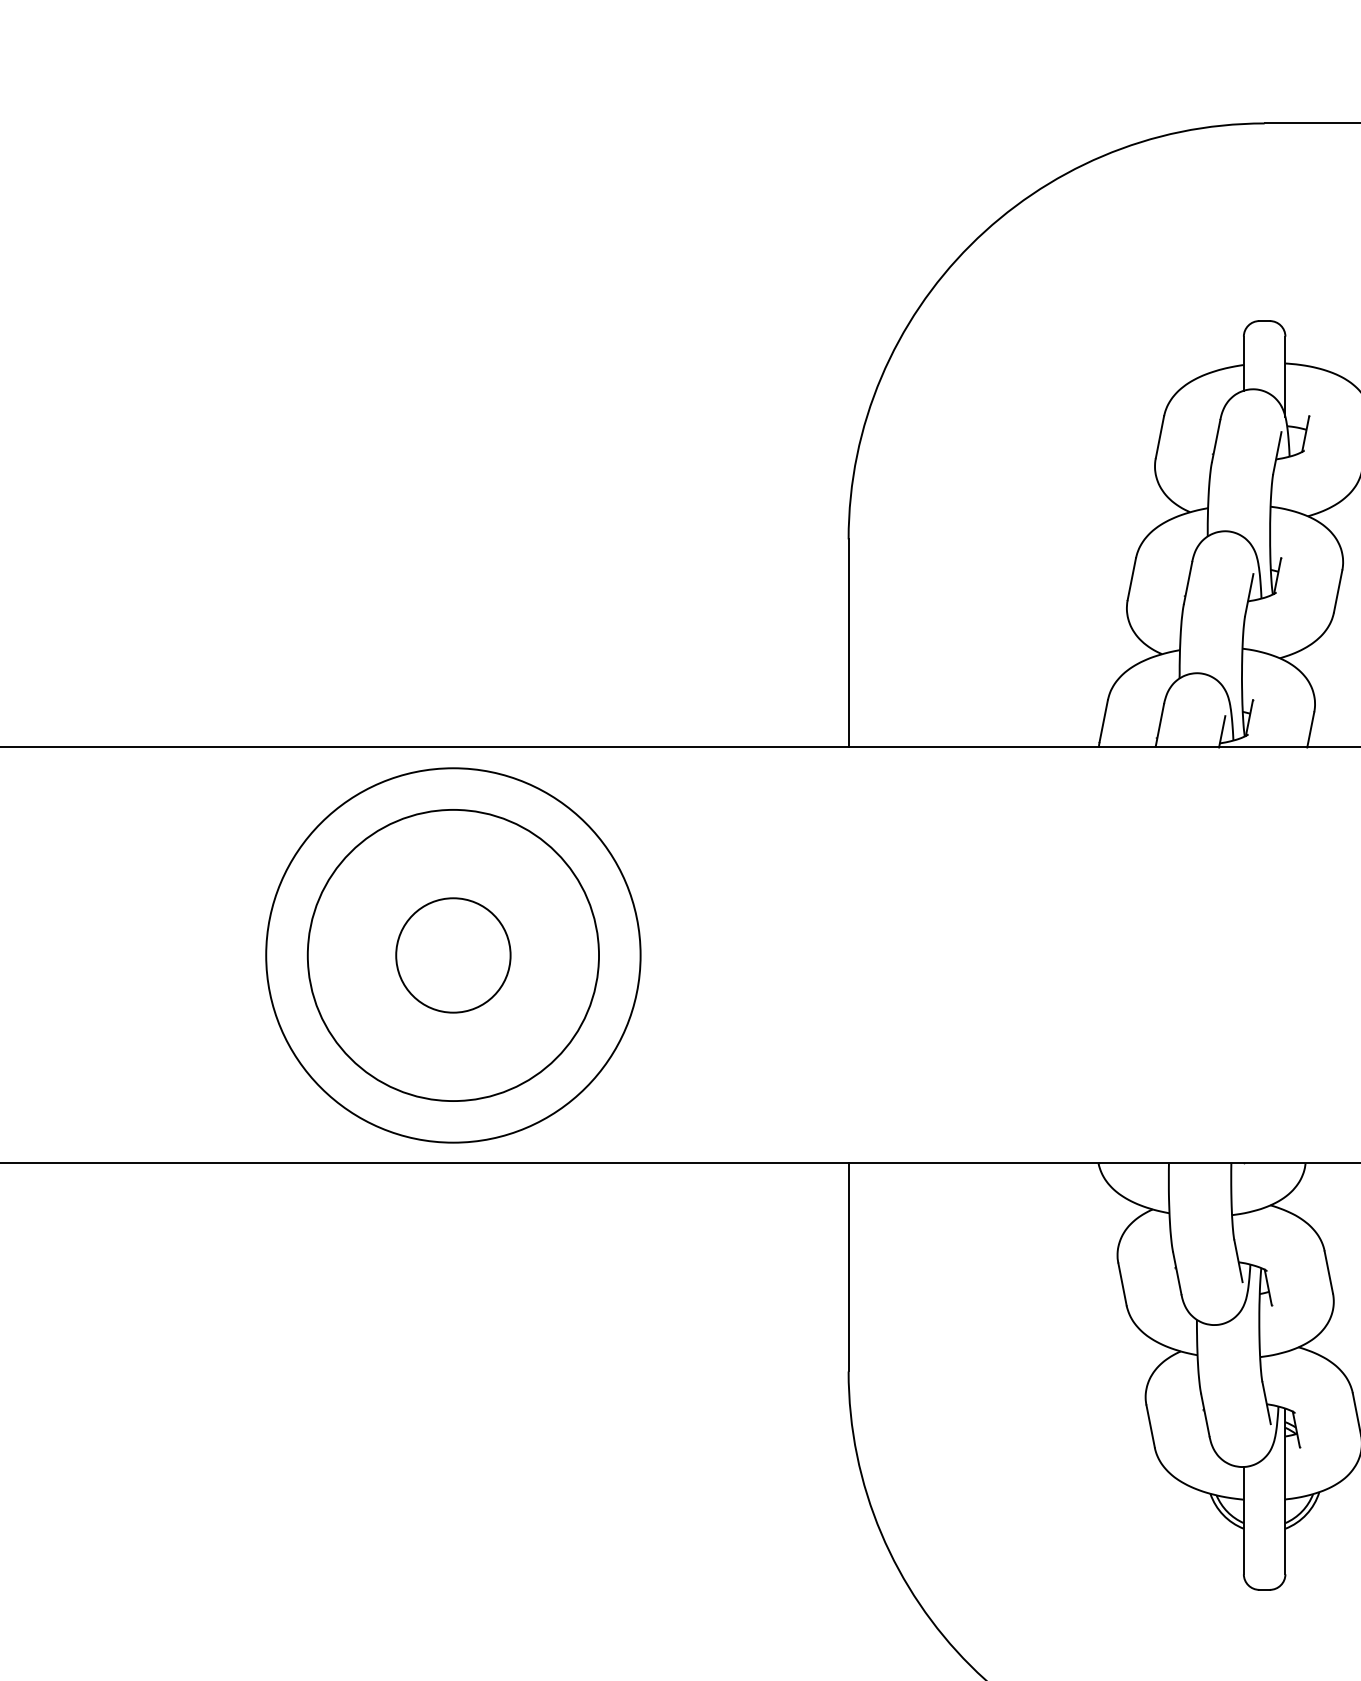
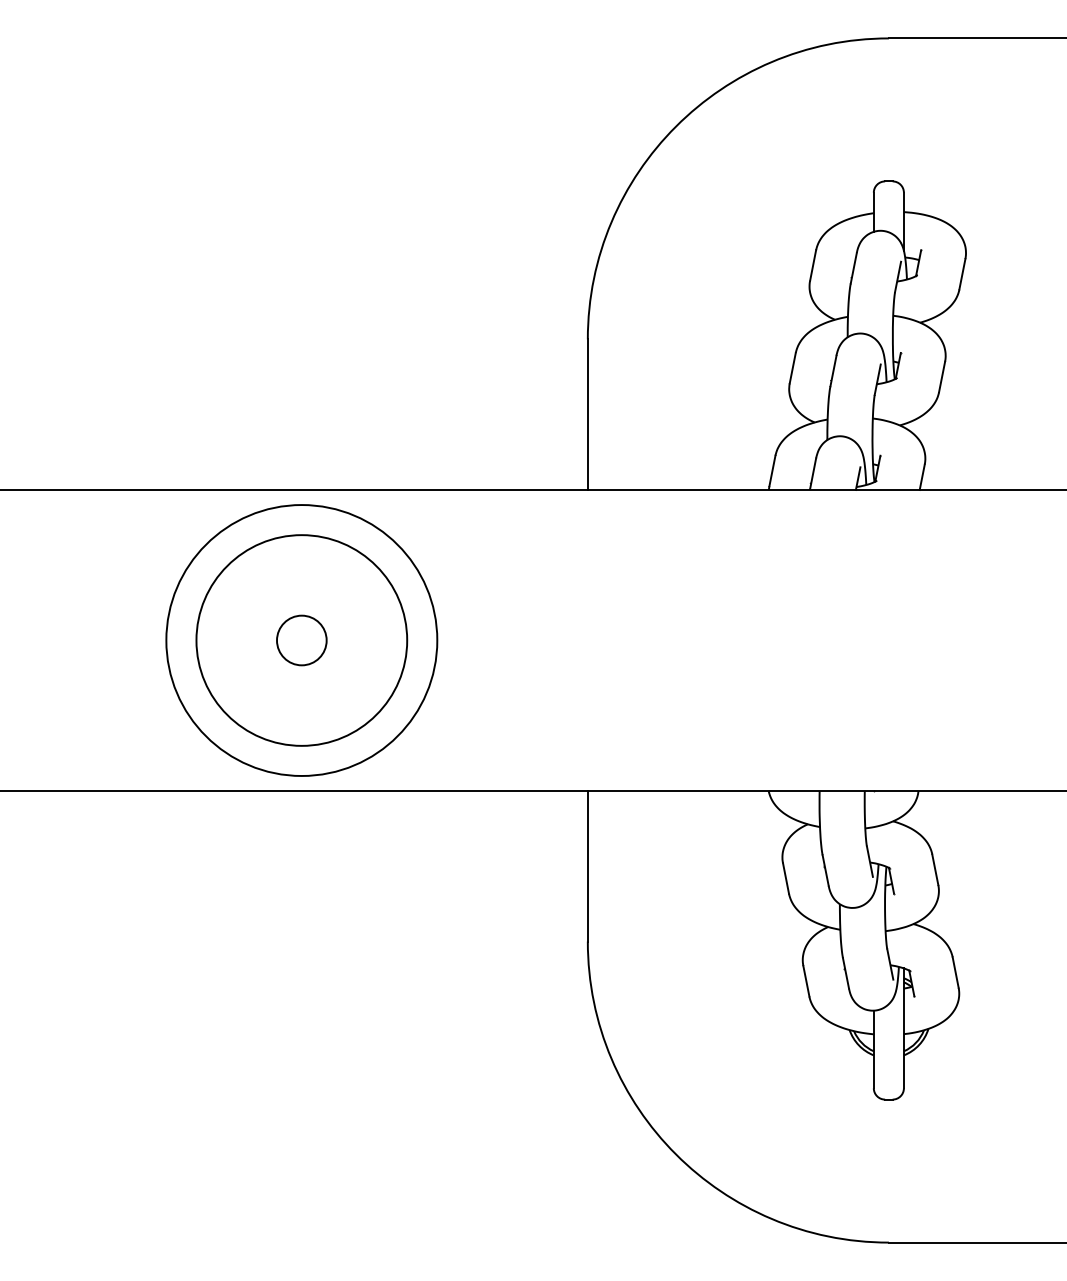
circle: (452, 955) -> (301, 640), size x0.6

